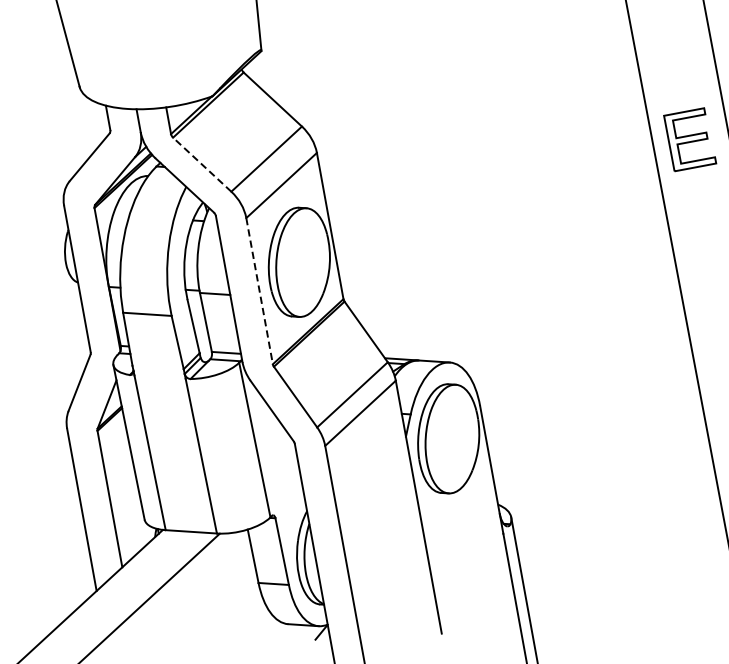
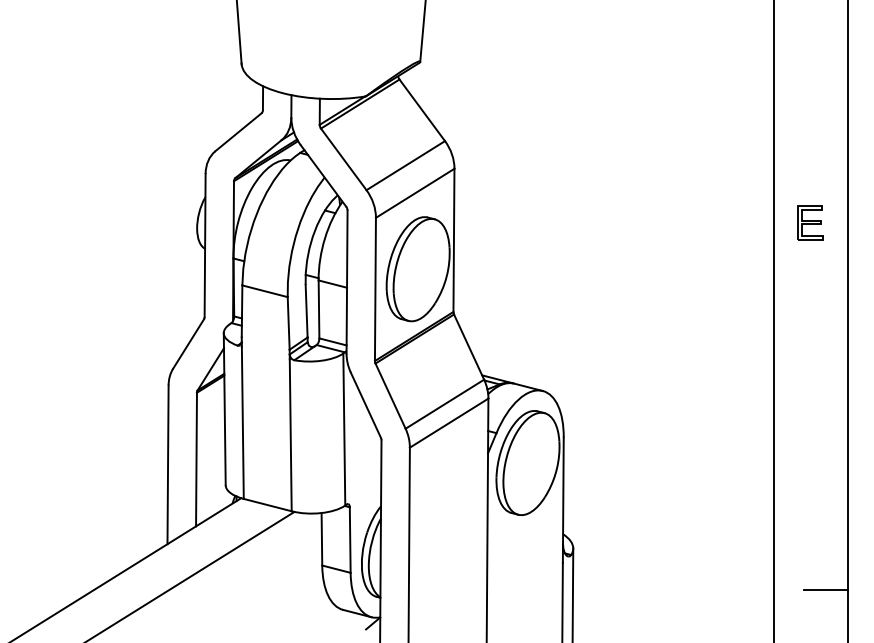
part: (690, 139) -> (810, 222), size x0.62
line: (201, 163) -> (343, 158), dashed -> solid
line: (259, 291) -> (375, 289), dashed -> solid

